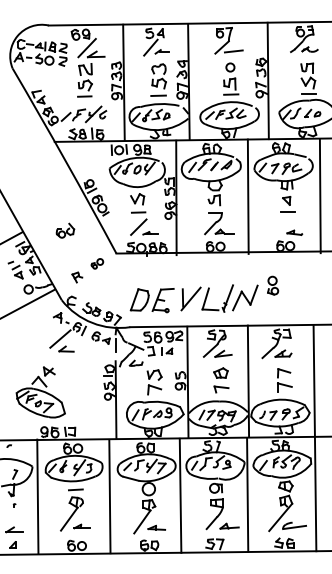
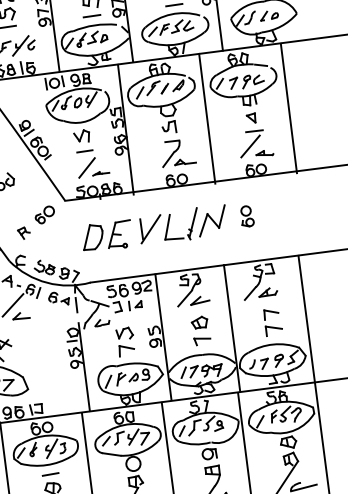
line: (282, 224) -> (249, 145), added
part: (97, 263) -> (45, 214), size x1.43
part: (193, 298) -> (153, 228), moved

